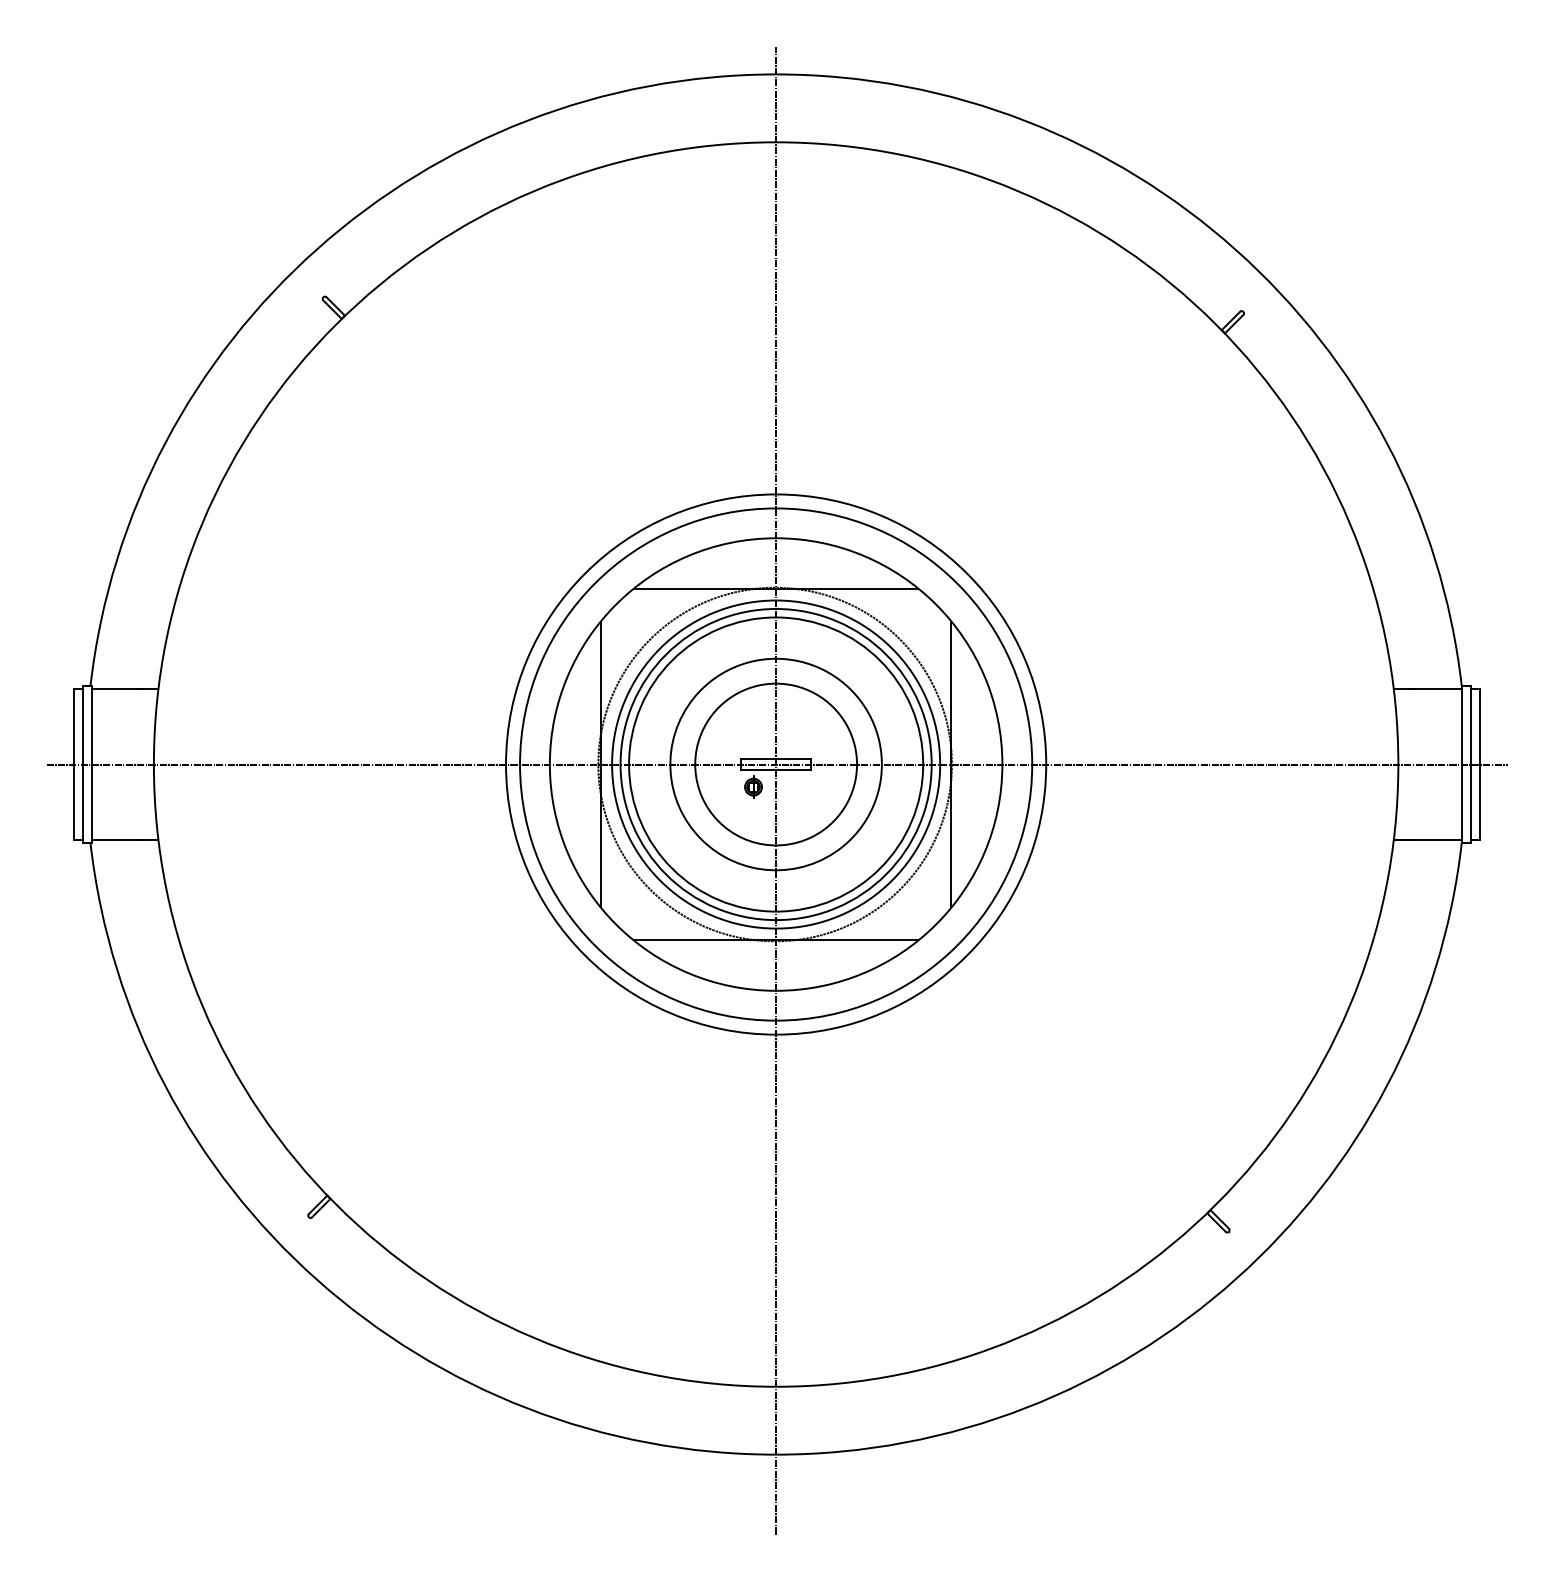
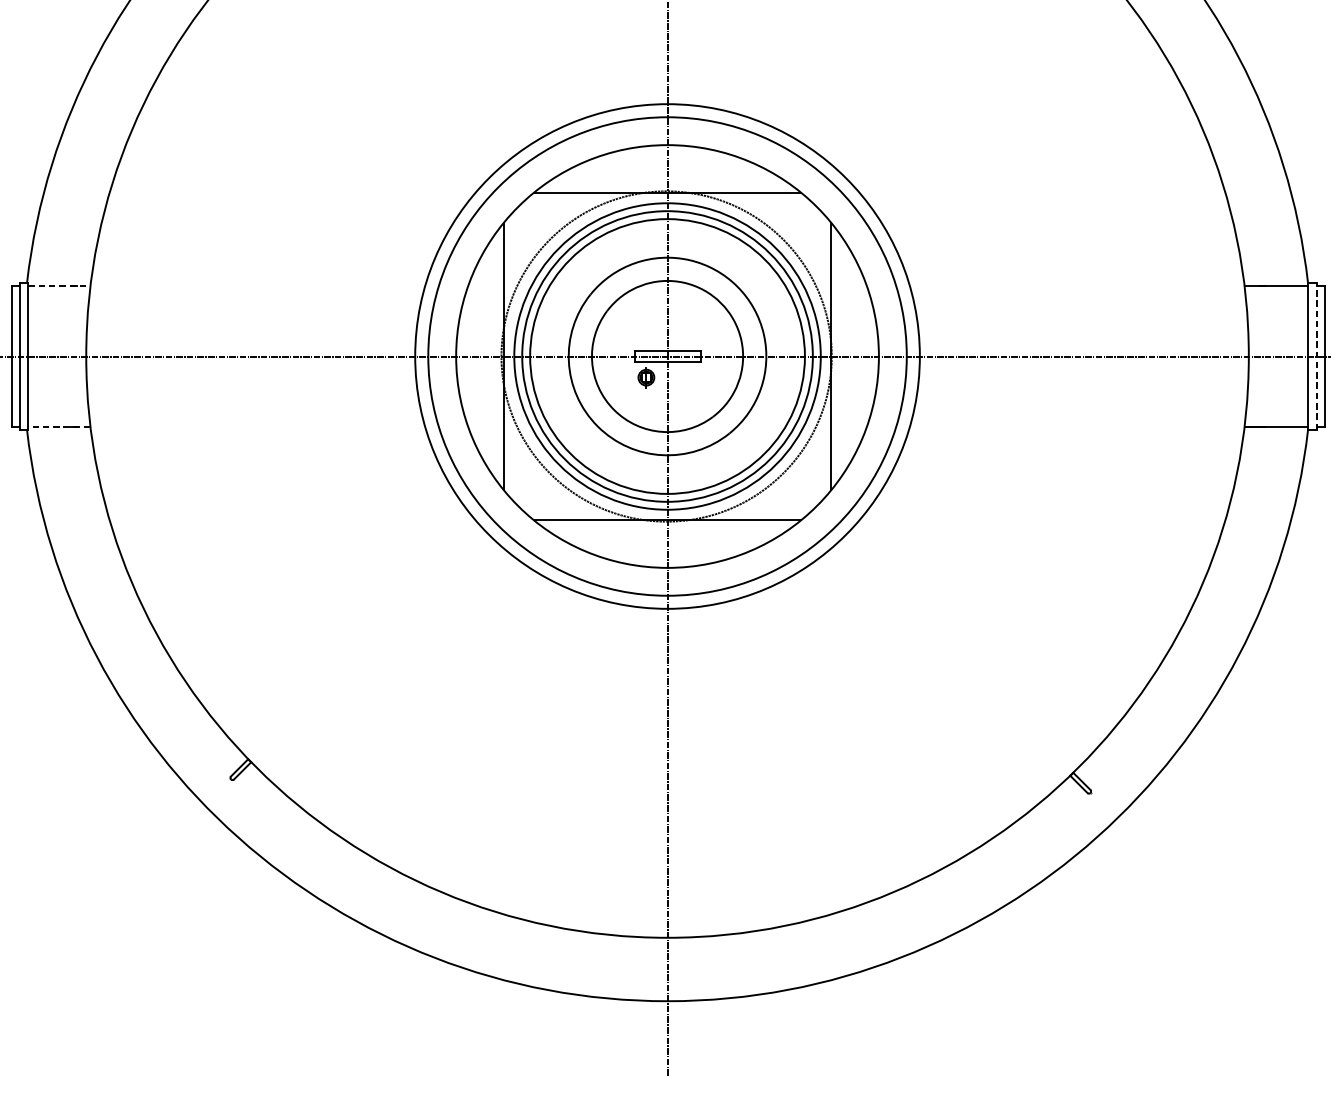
line: (125, 689) -> (59, 286), solid -> dashed
line: (1470, 764) -> (1316, 356), solid -> dashed
line: (124, 839) -> (58, 426), solid -> dashed

